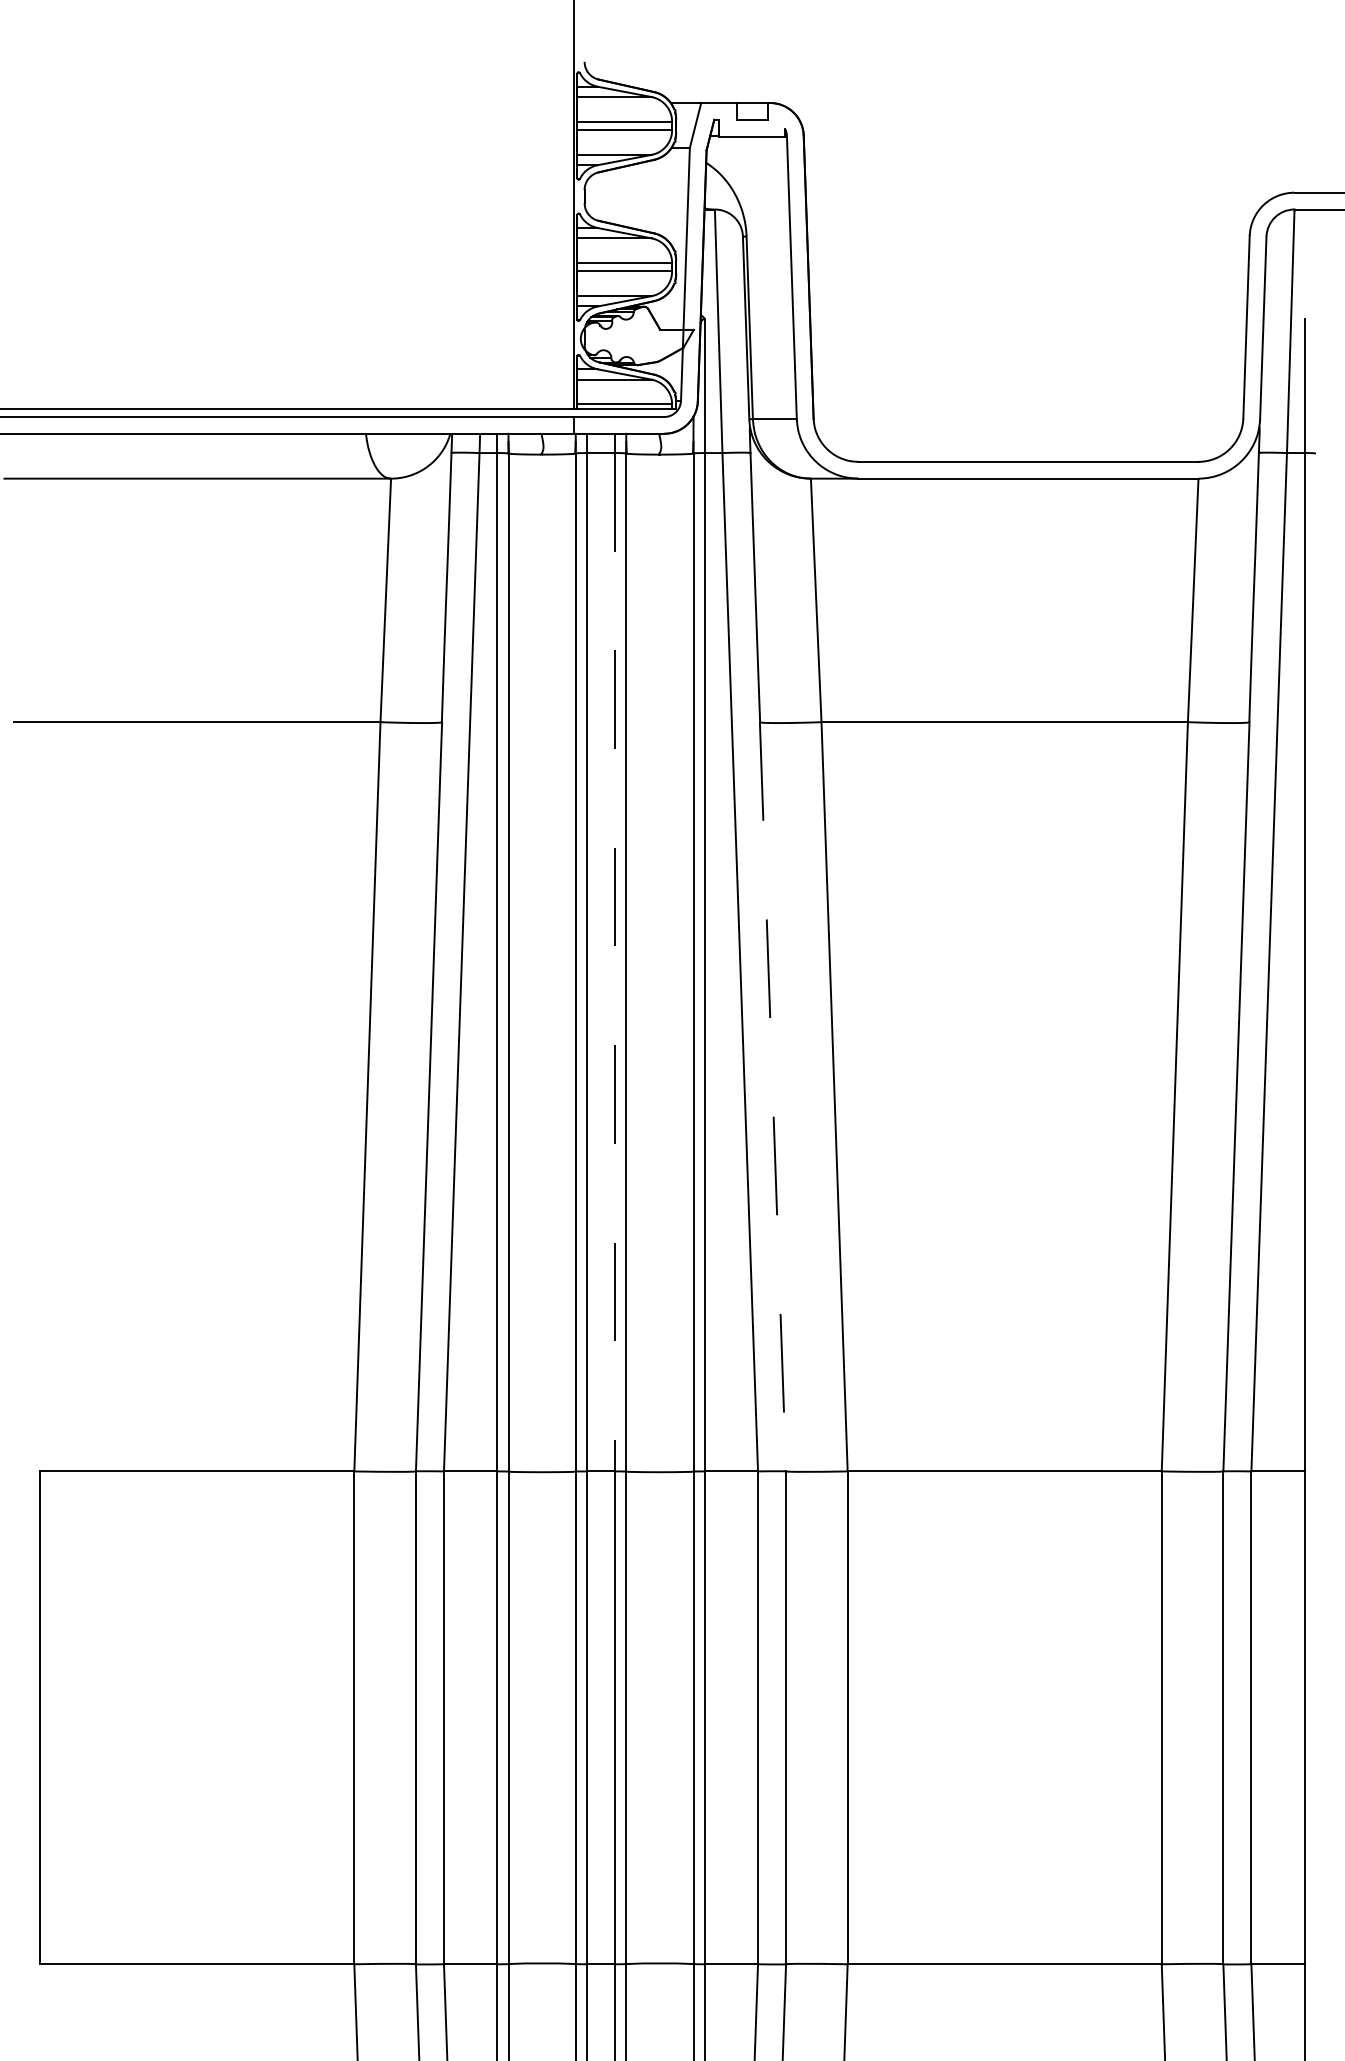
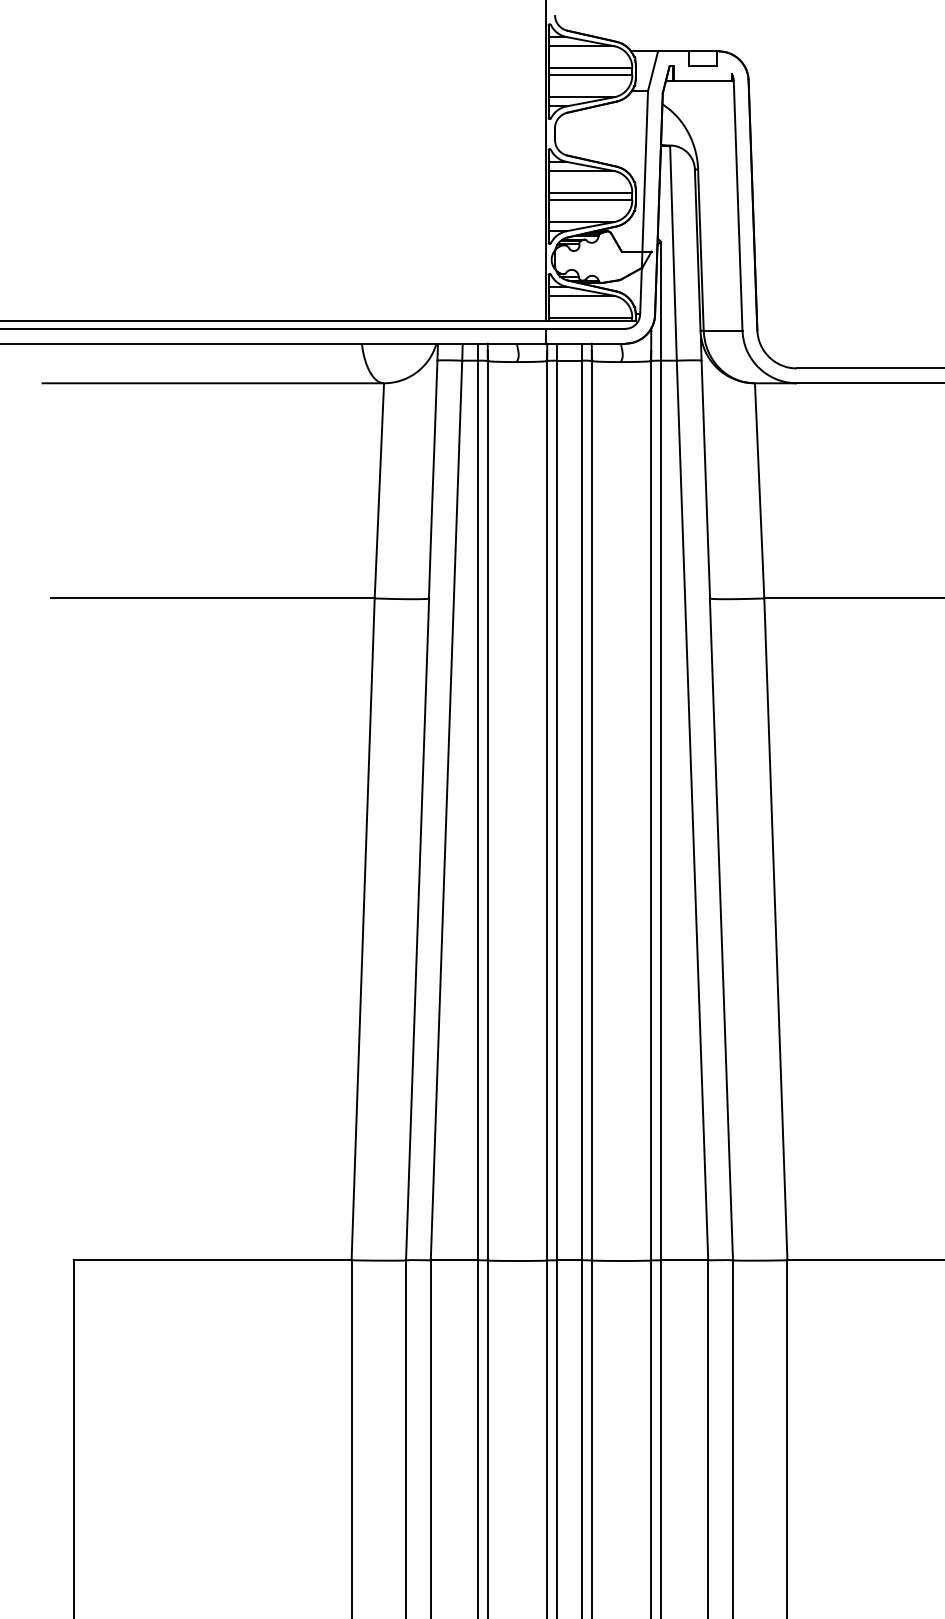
line: (615, 962) -> (582, 810), dashed -> solid
line: (772, 1096) -> (721, 929), dashed -> solid

